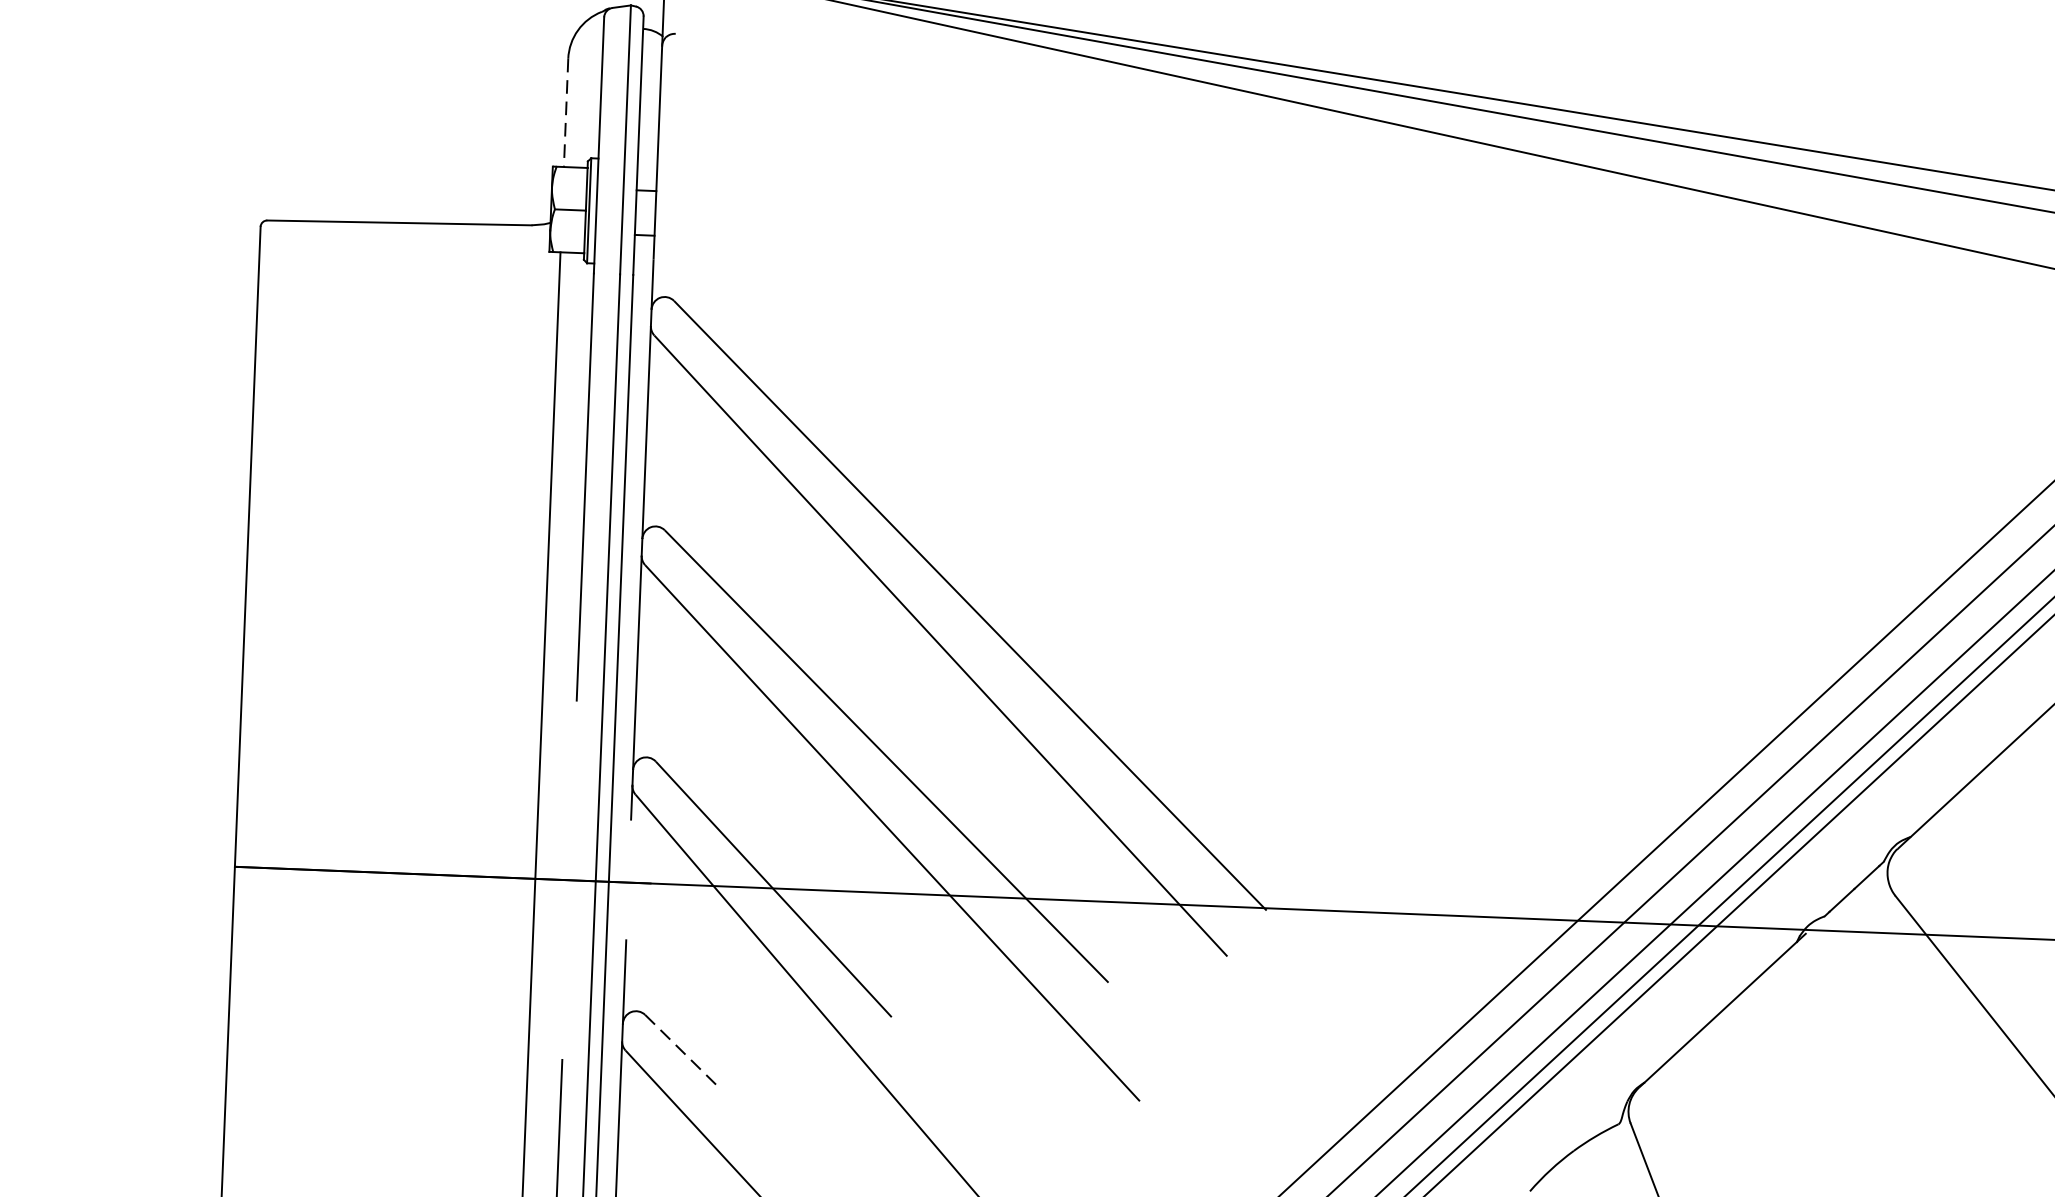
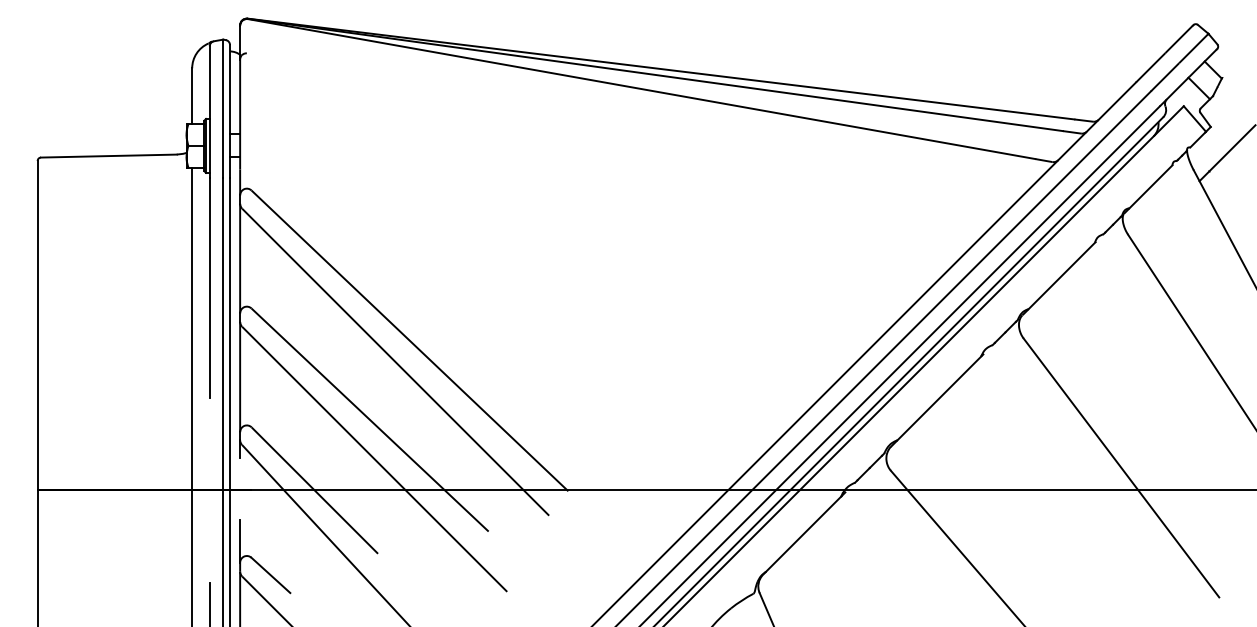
line: (566, 113) -> (192, 96), dashed -> solid
line: (682, 1051) -> (271, 575), dashed -> solid

